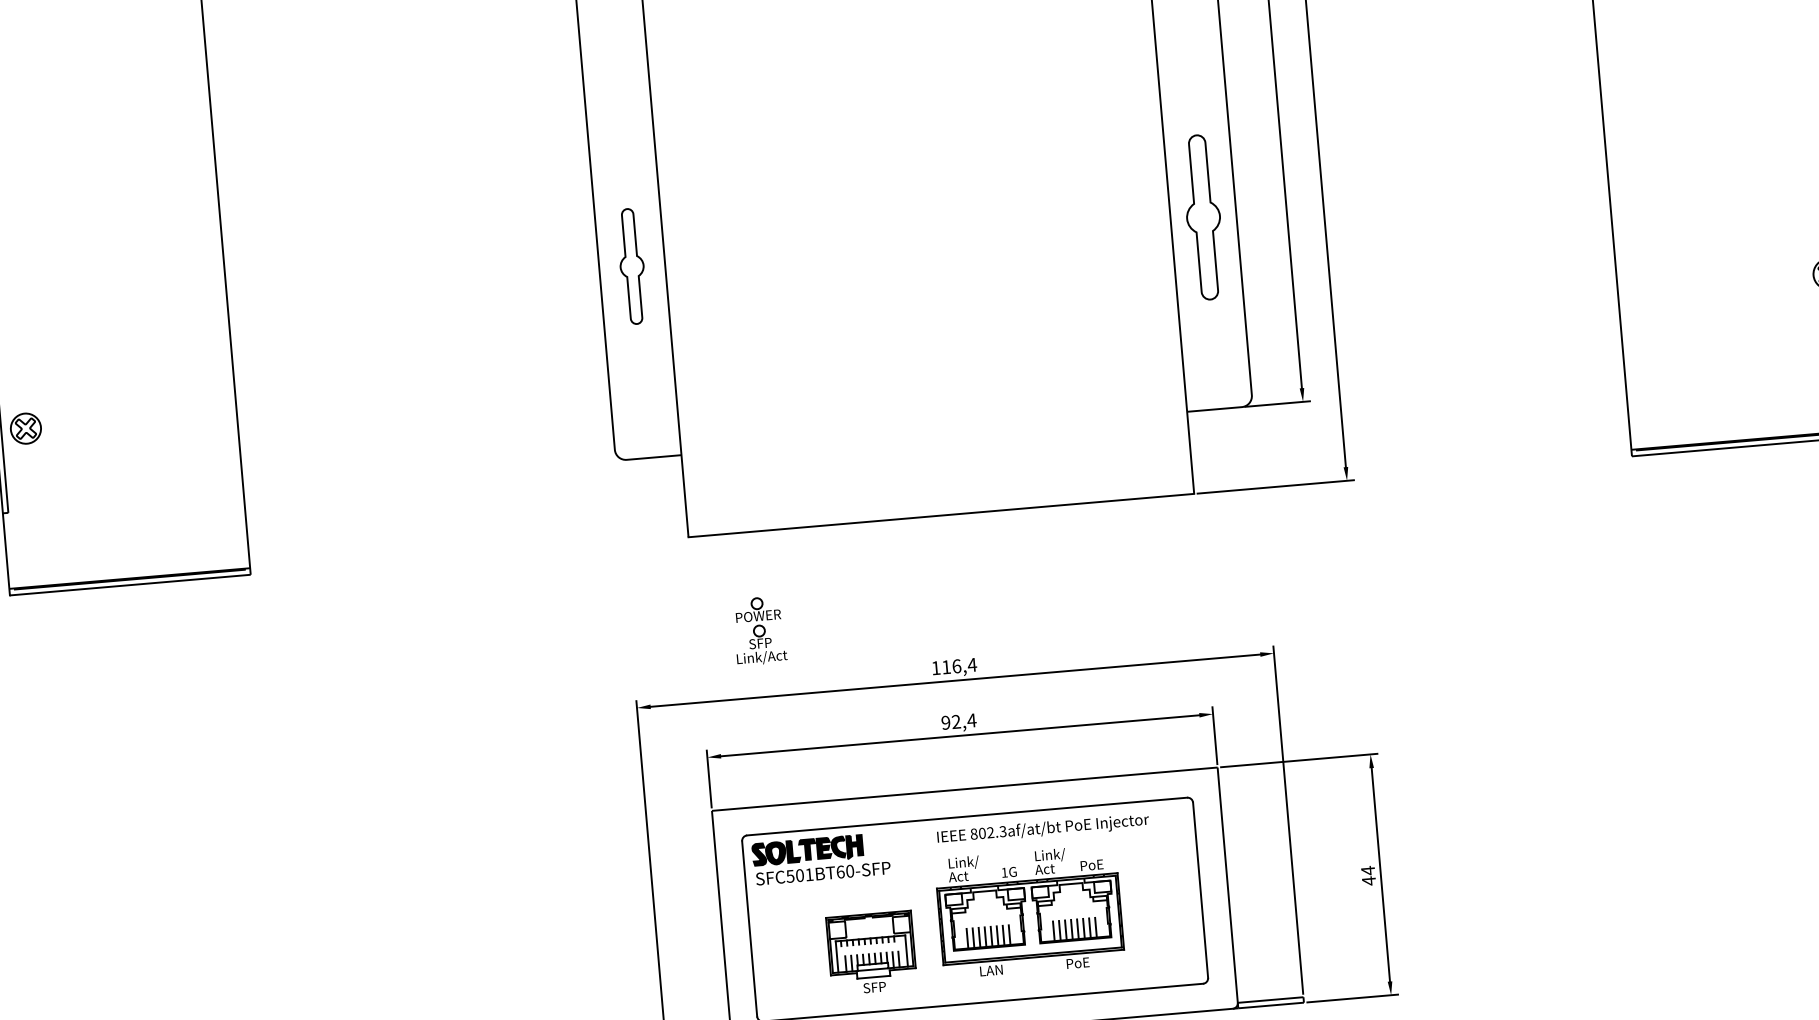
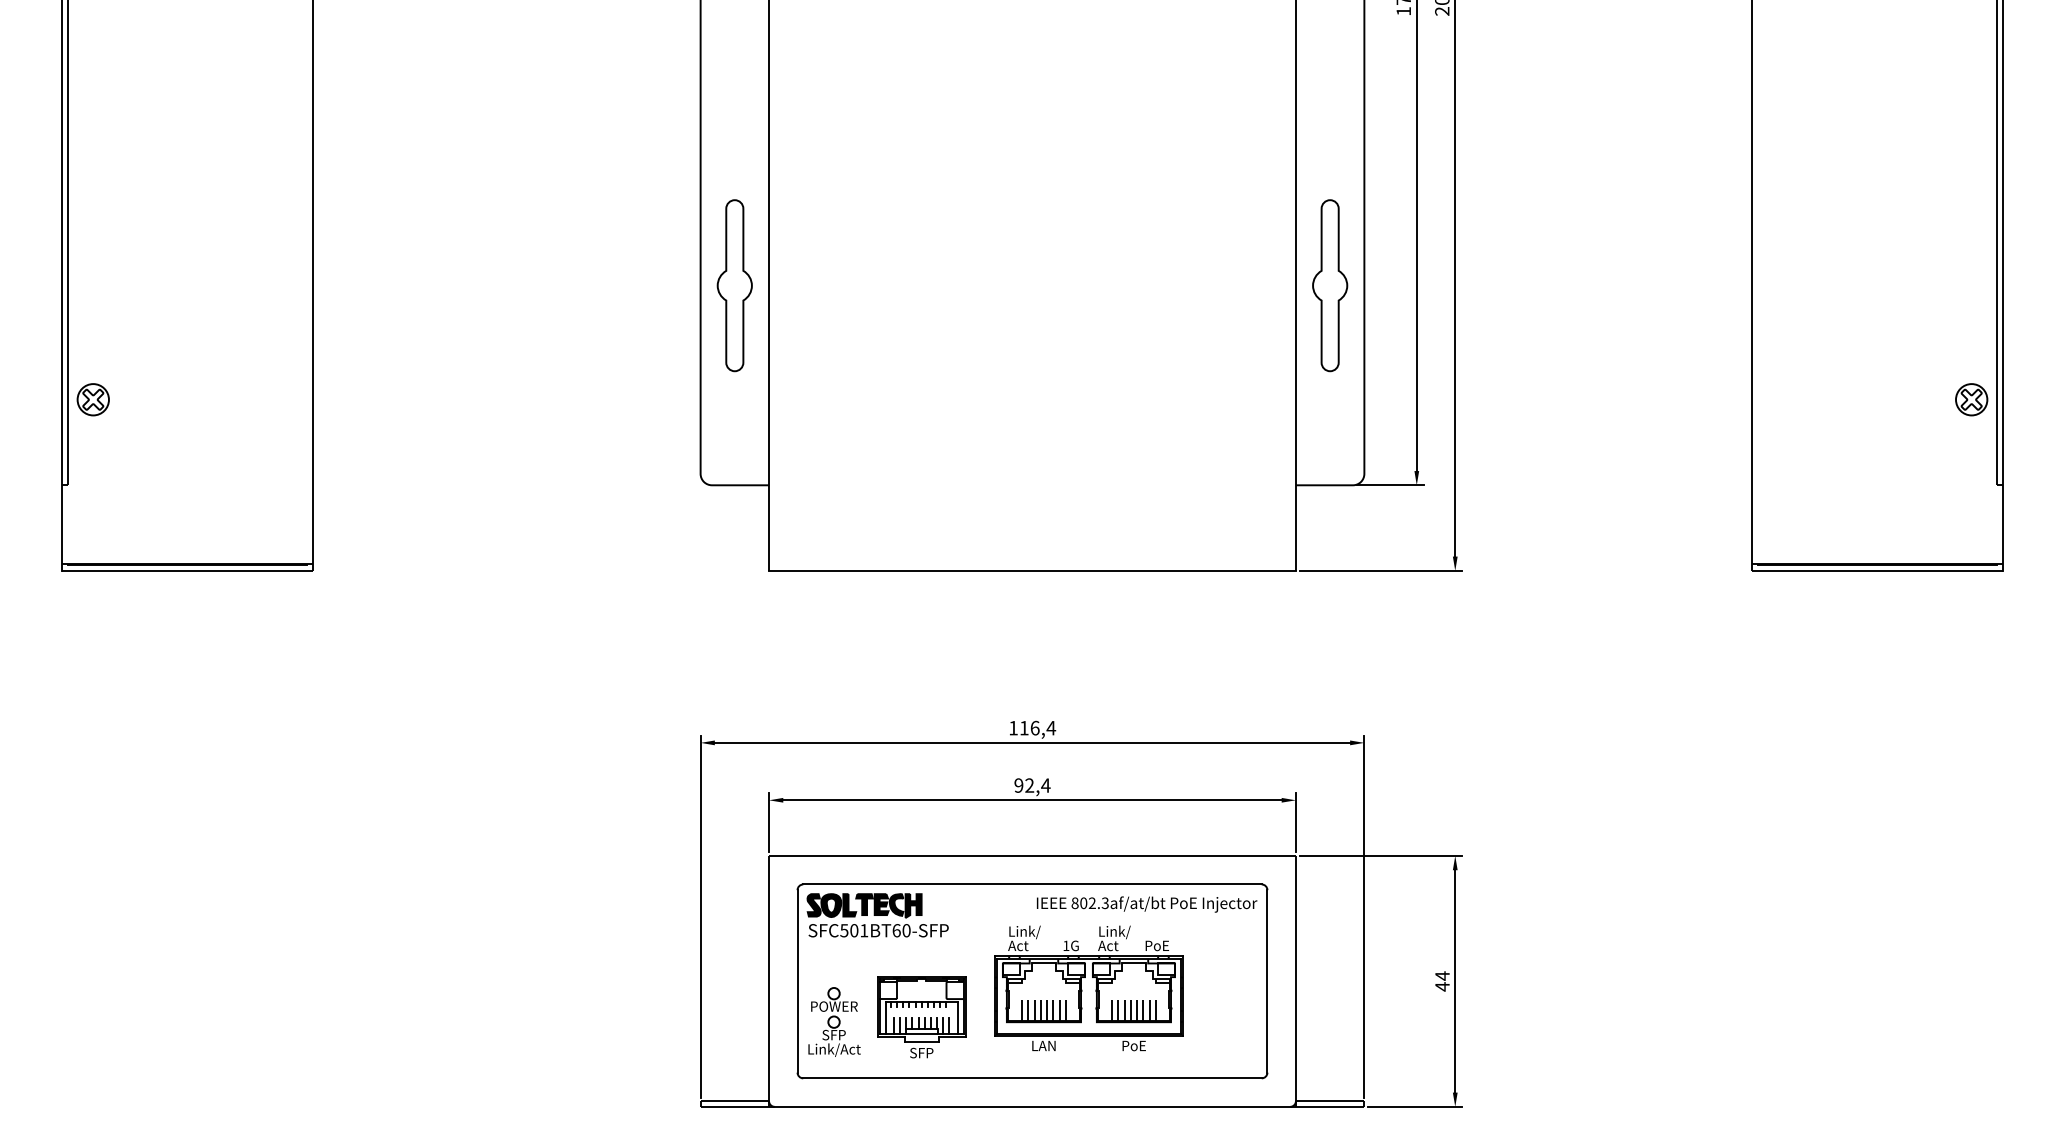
part: (631, 266) -> (734, 285), size x1.43
part: (759, 630) -> (834, 1021), moved
text: (1043, 829) -> (1147, 904), moved

